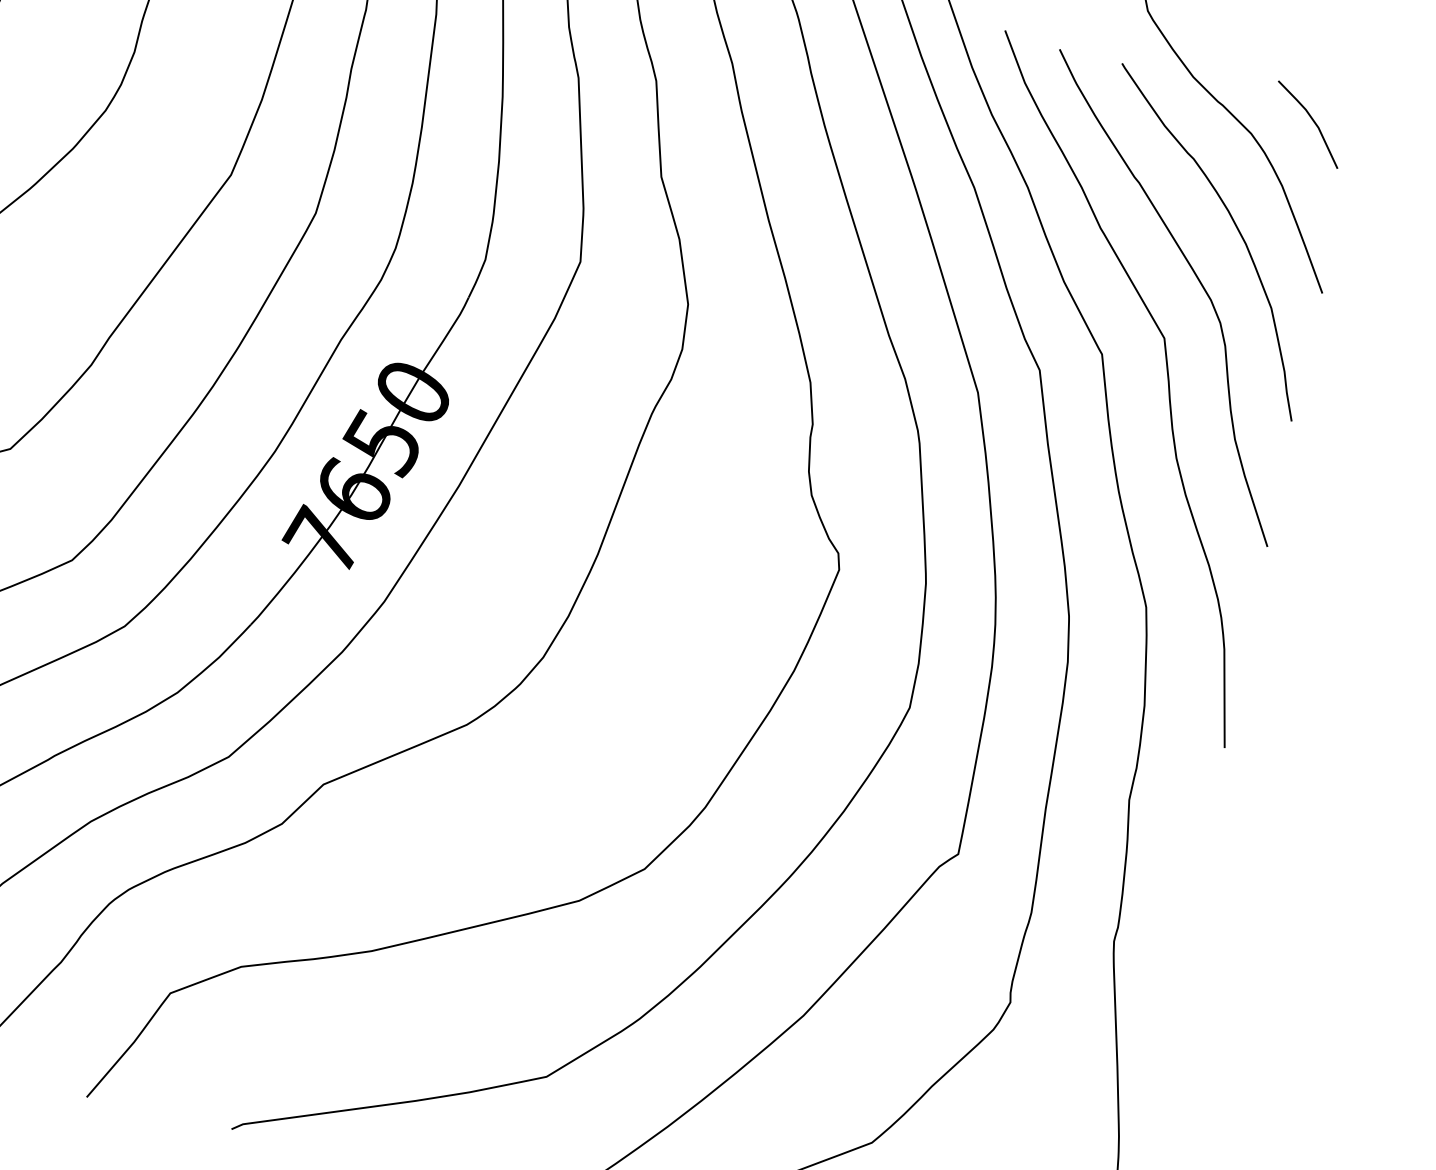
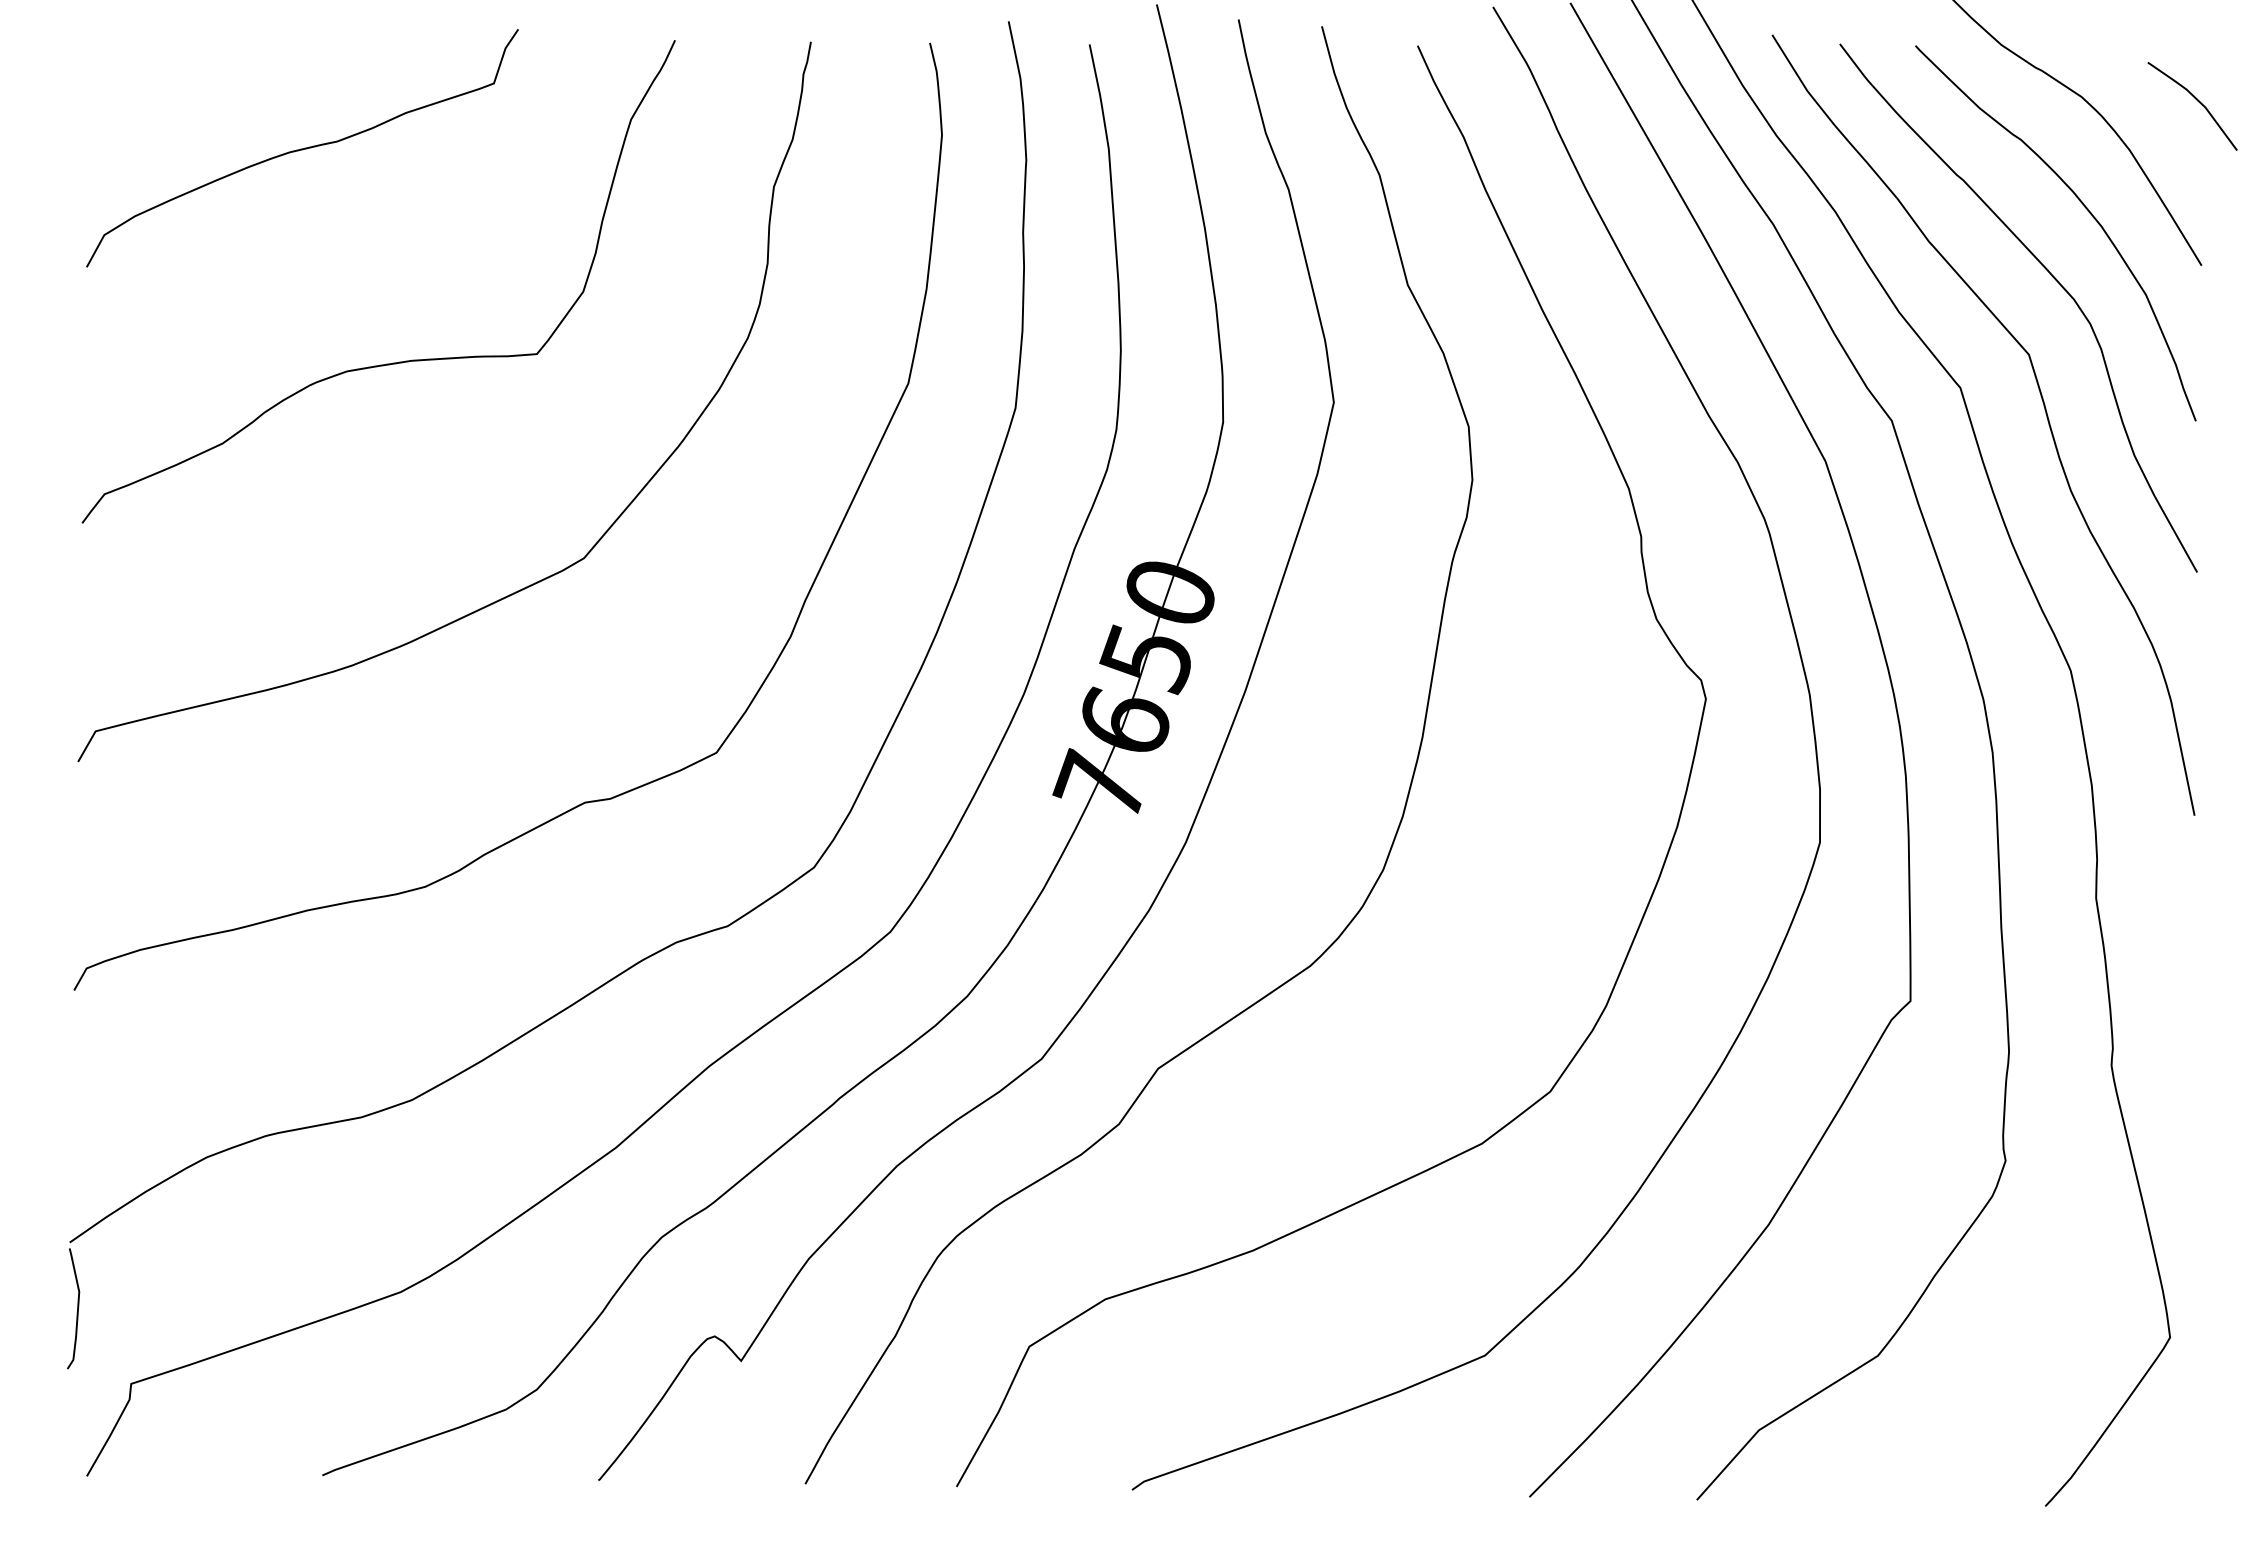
line: (1312, 121) -> (2197, 101), moved

